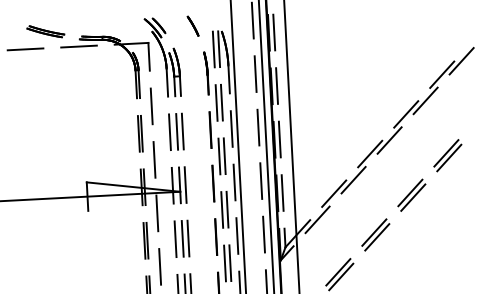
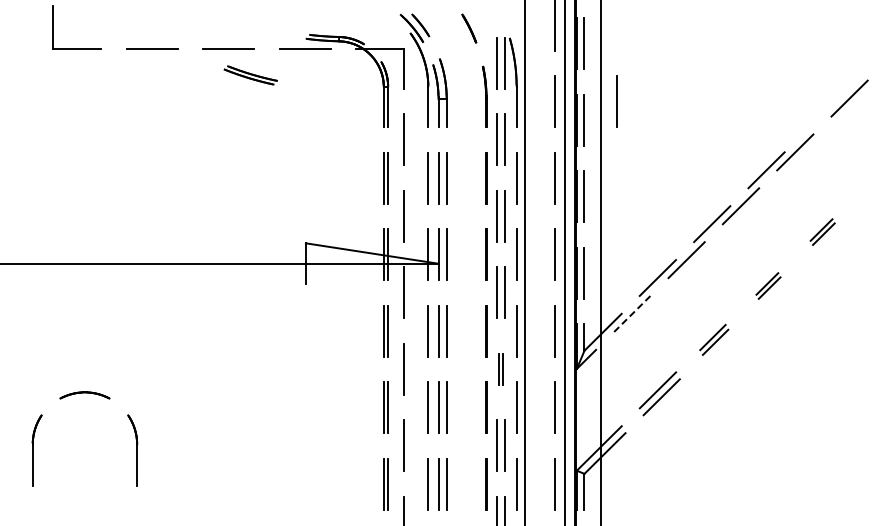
part: (45, 31) -> (250, 75), moved
line: (298, 71) -> (616, 101), added
line: (441, 74) -> (820, 116), removed
part: (447, 155) -> (822, 231), size x0.6
part: (411, 194) -> (768, 285), size x0.6
line: (317, 220) -> (632, 314), solid -> dashed
part: (376, 234) -> (714, 339), size x0.7
part: (227, 263) -> (500, 369), size x0.6

